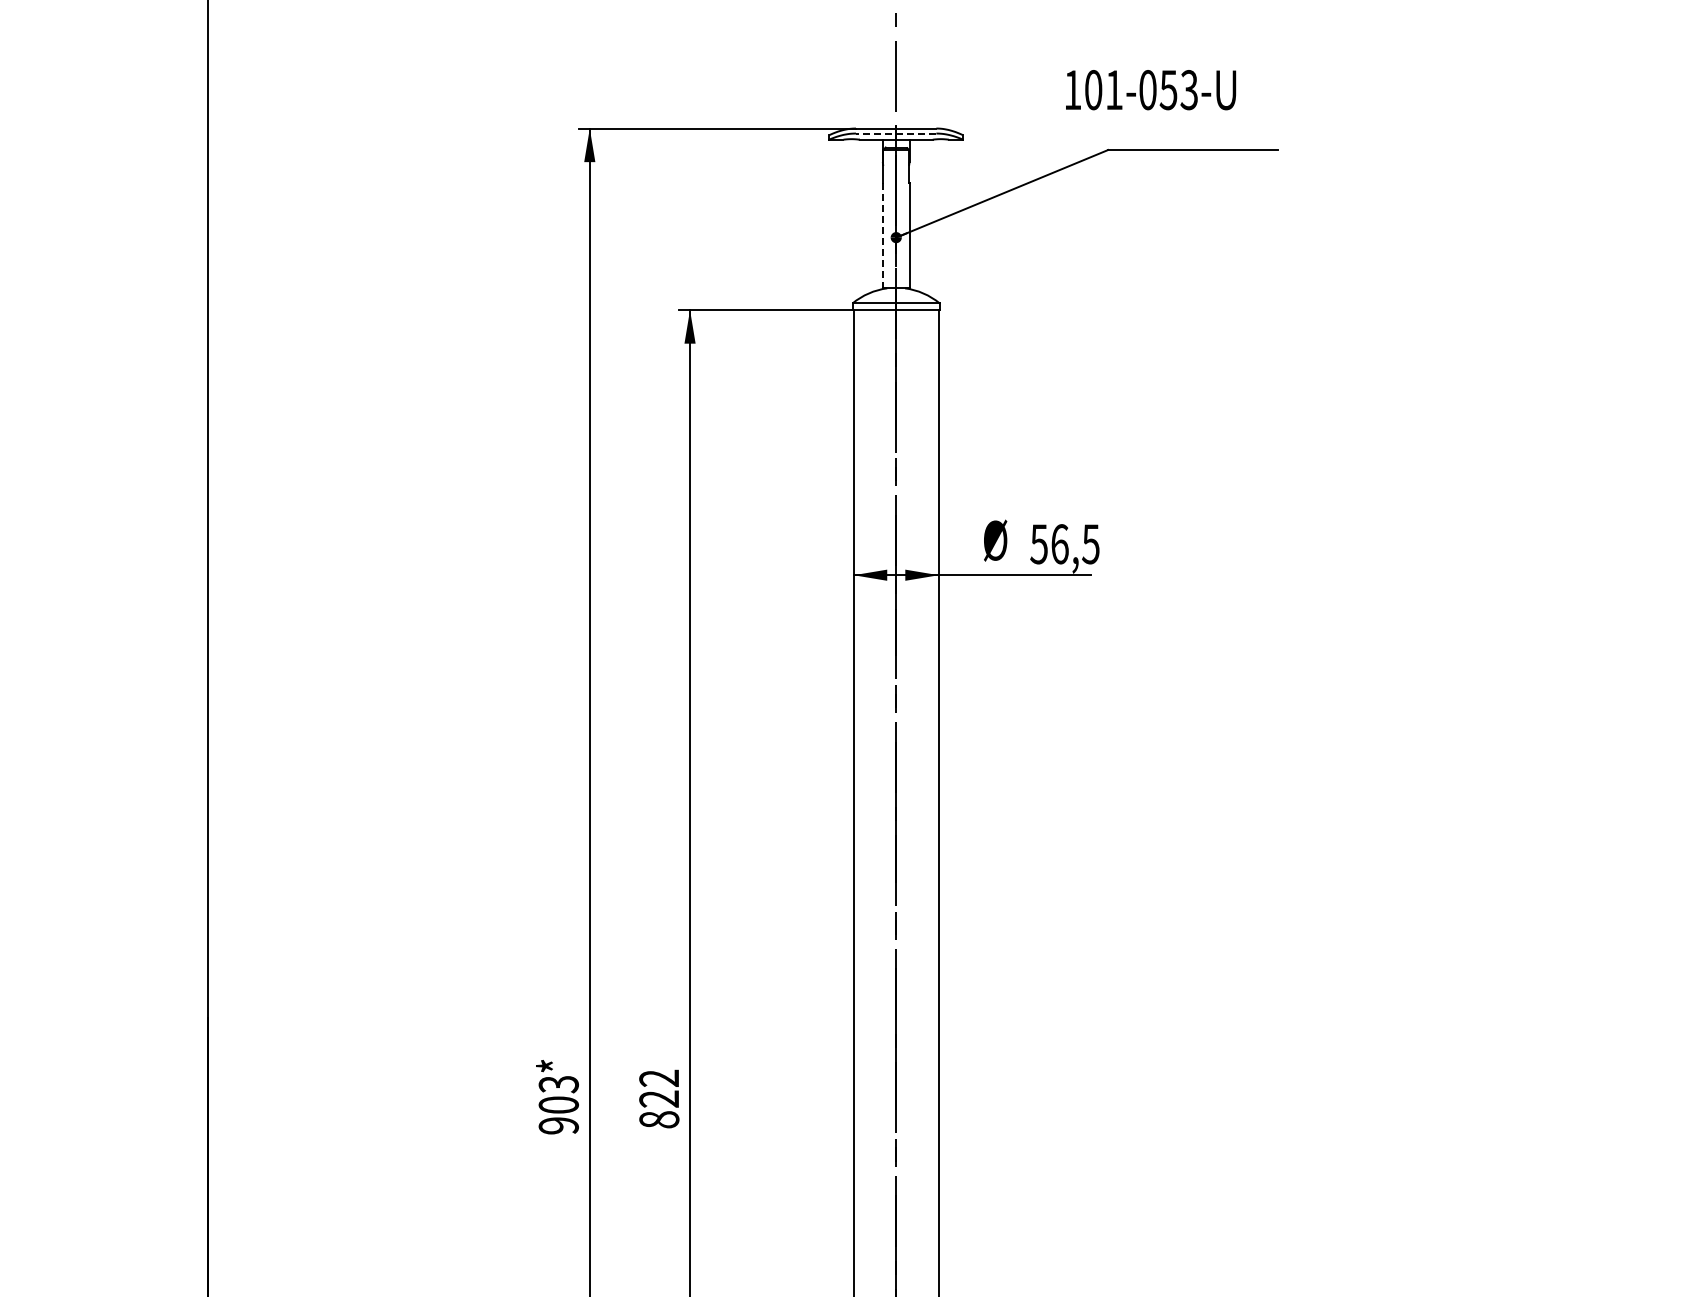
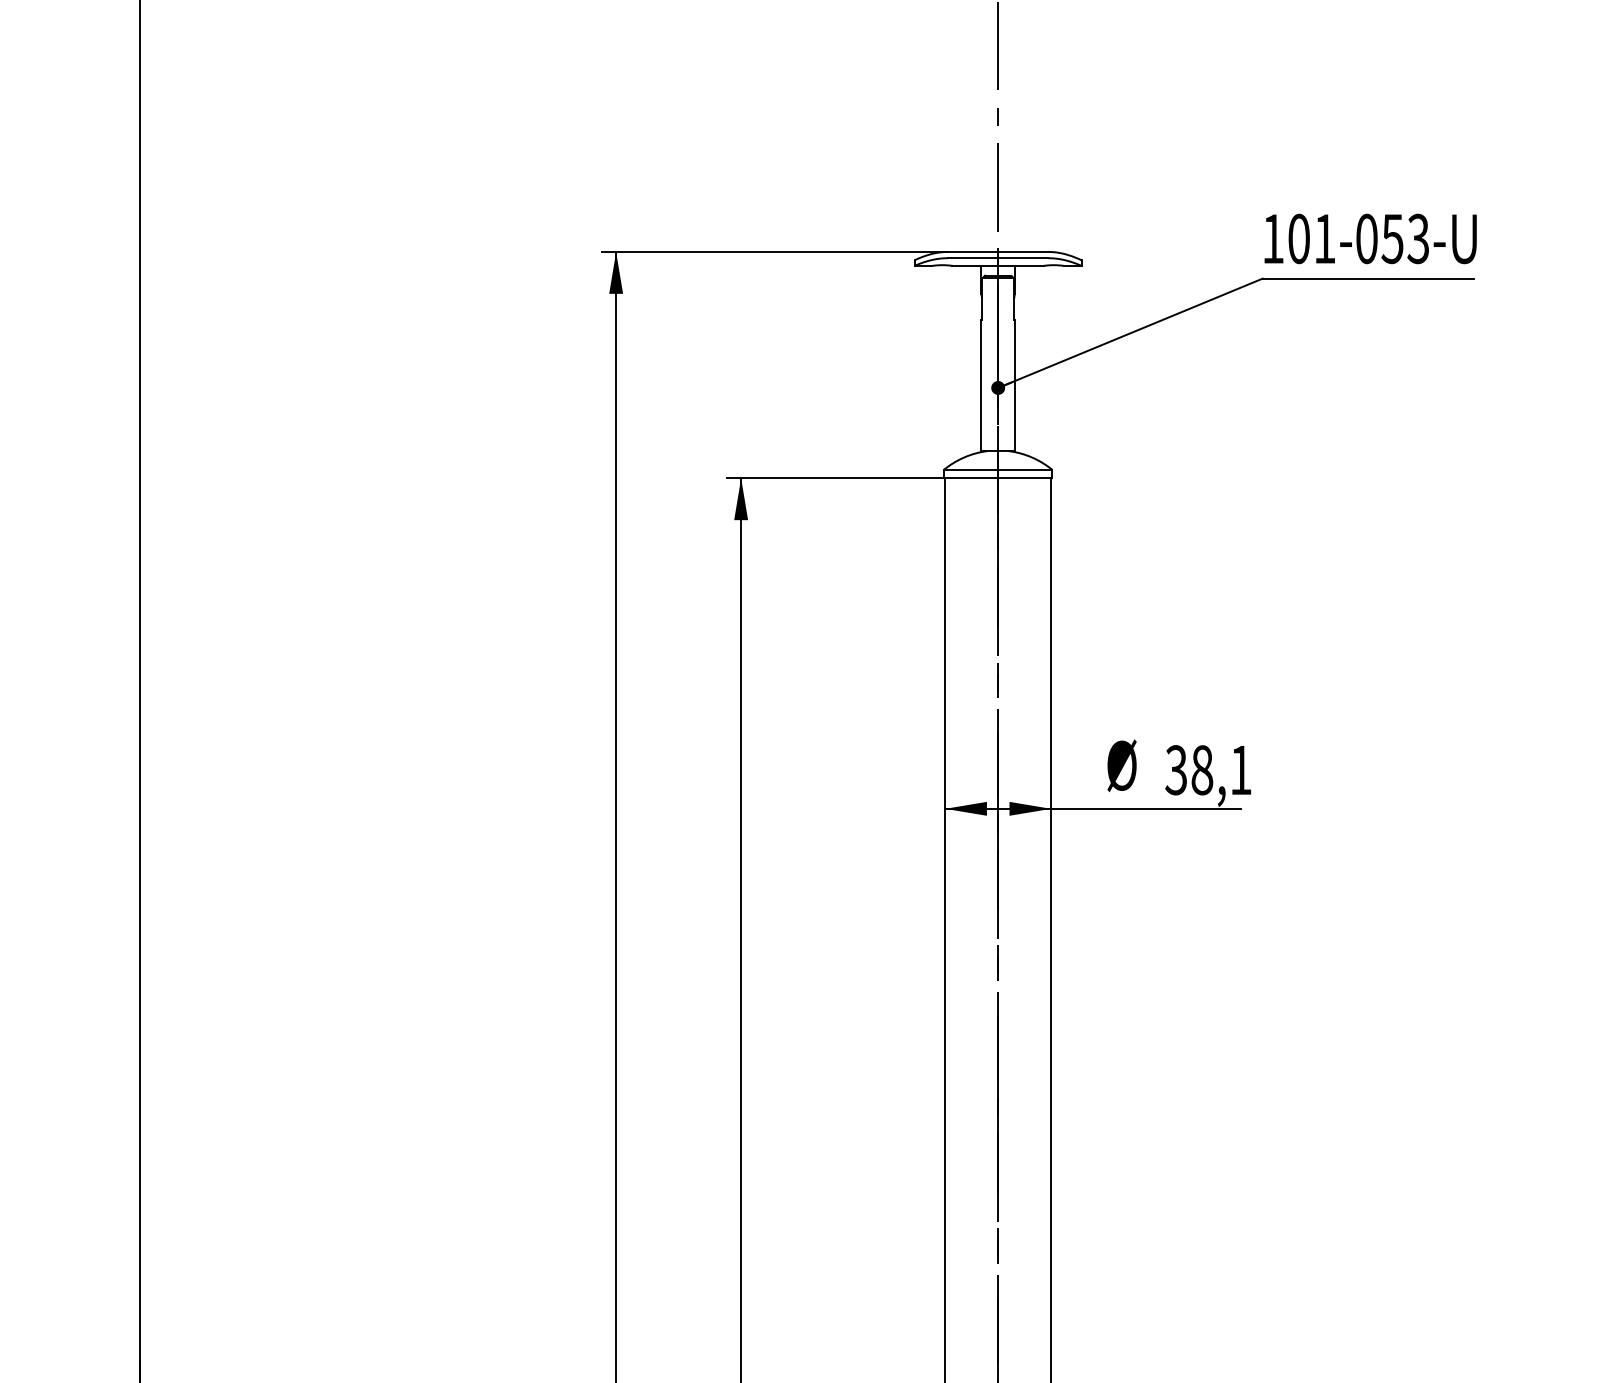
text: (1151, 90) -> (1371, 239), moved
line: (895, 133) -> (997, 258), dashed -> solid
line: (882, 236) -> (981, 386), dashed -> solid
text: (1064, 544) -> (1207, 770), 56,5 -> 38,1

